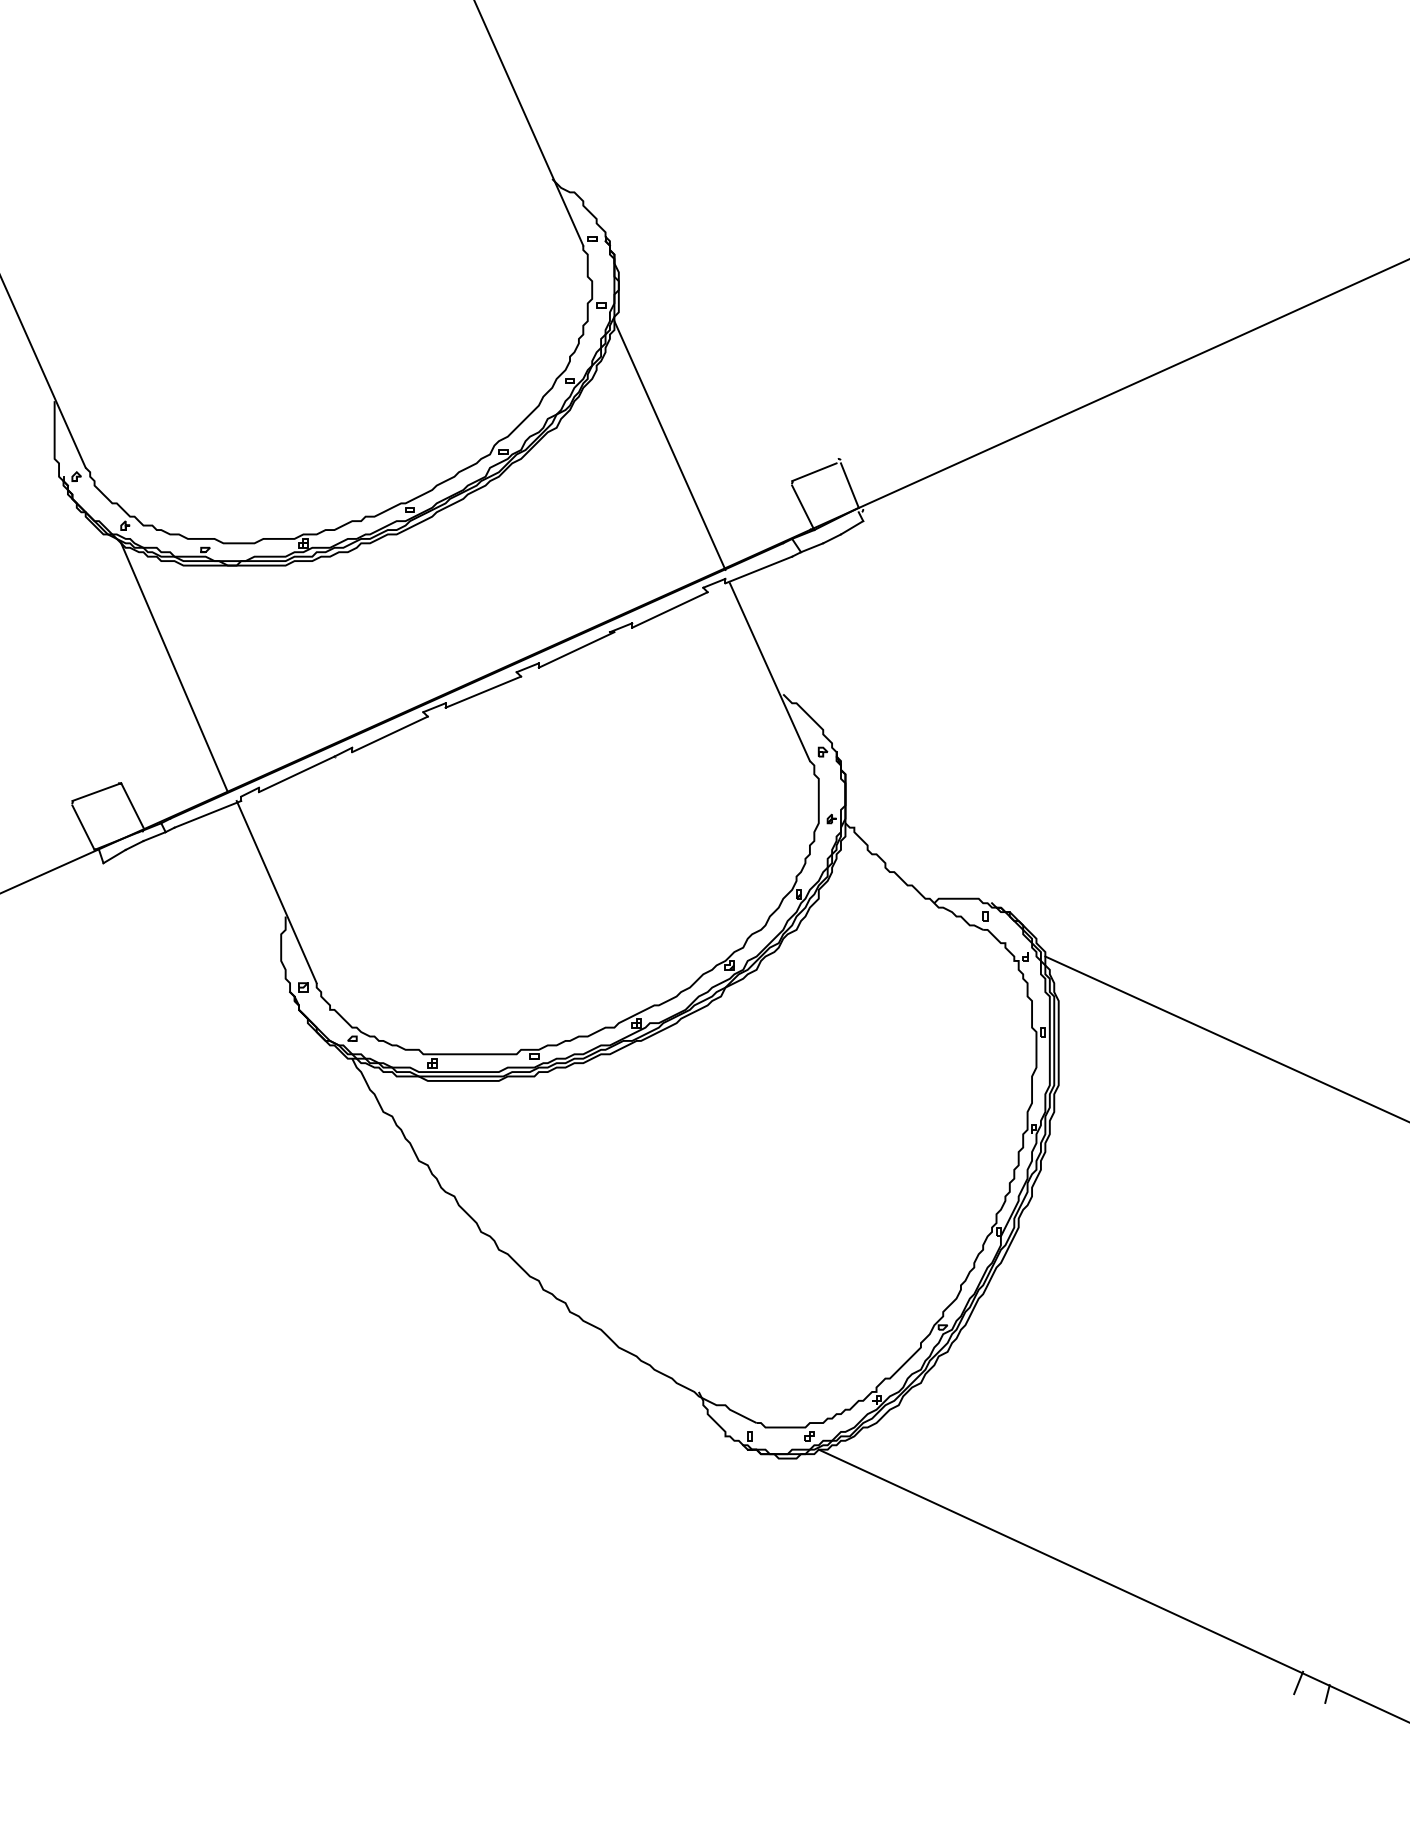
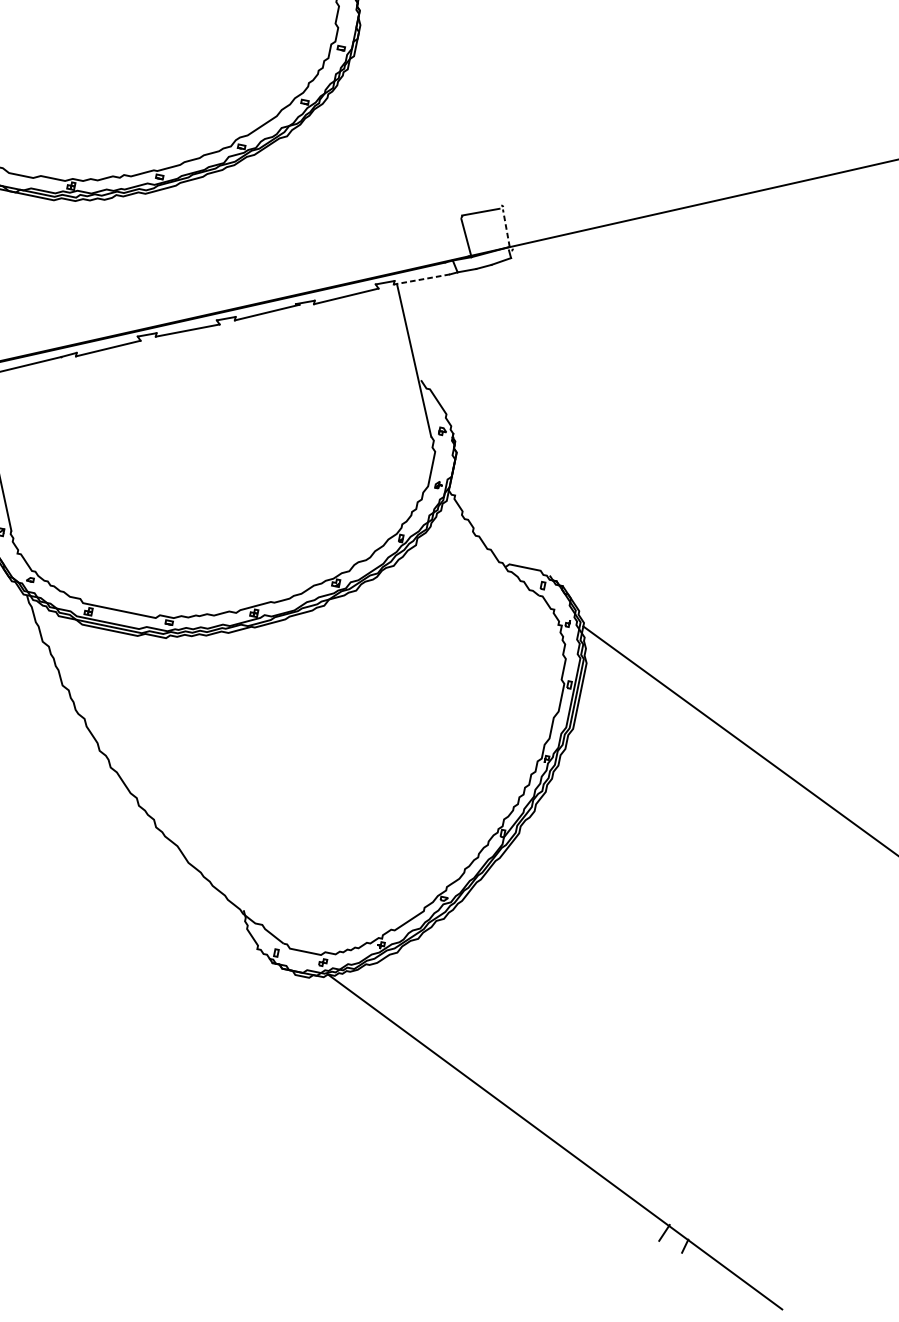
line: (669, 445) -> (372, 168), removed
line: (849, 485) -> (506, 228), solid -> dashed
line: (758, 570) -> (421, 279), solid -> dashed

